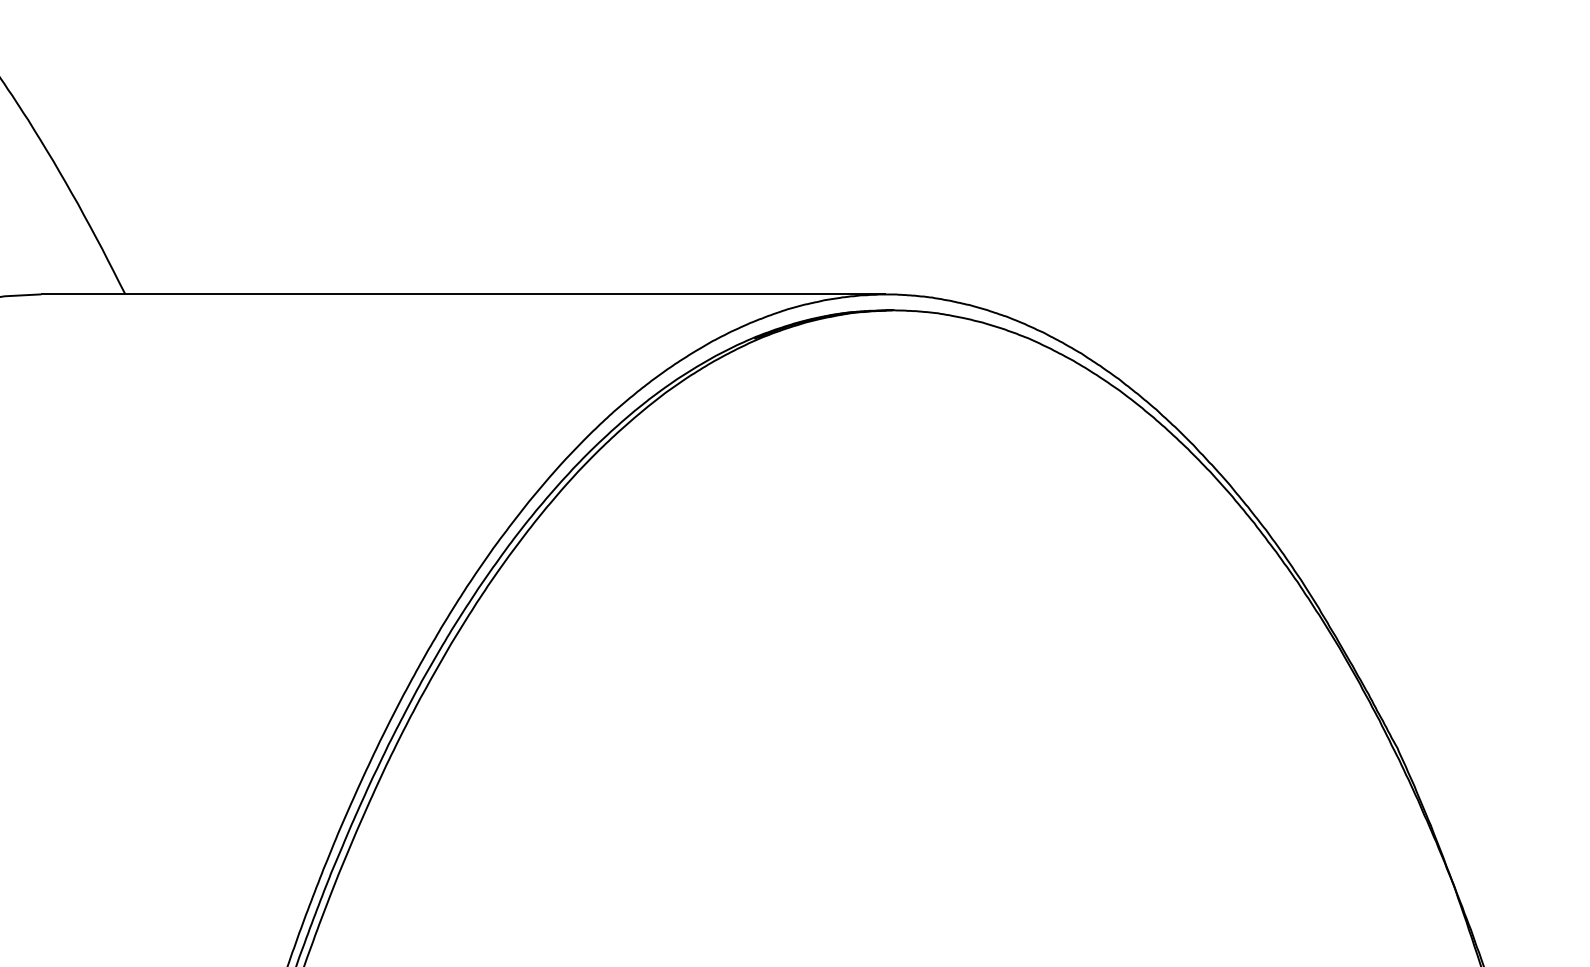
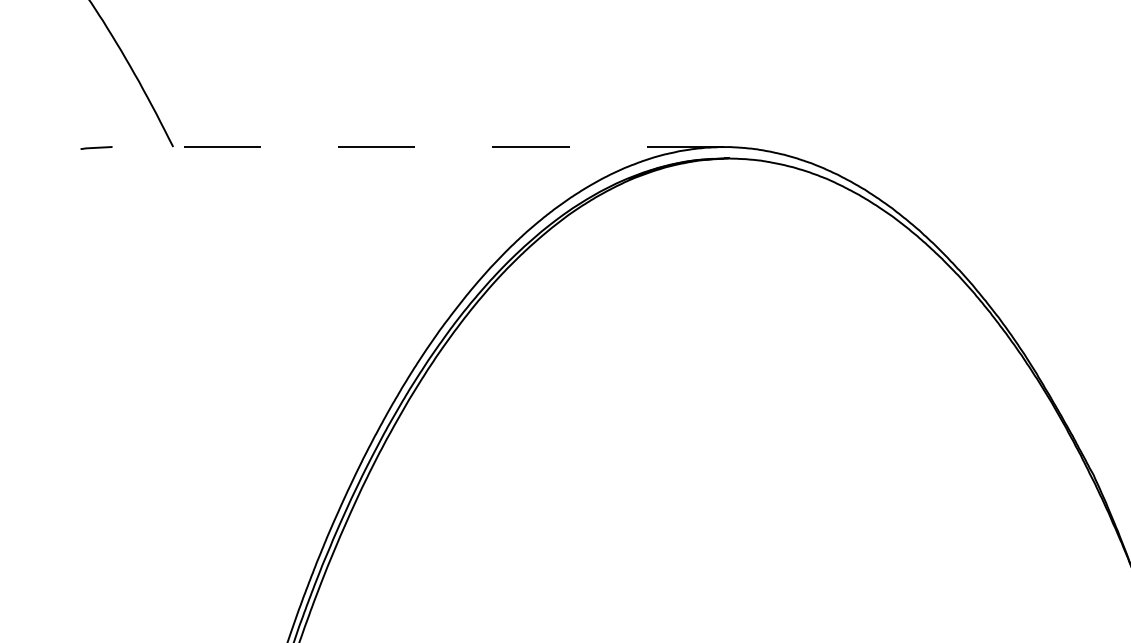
line: (463, 294) -> (417, 147), solid -> dashed

